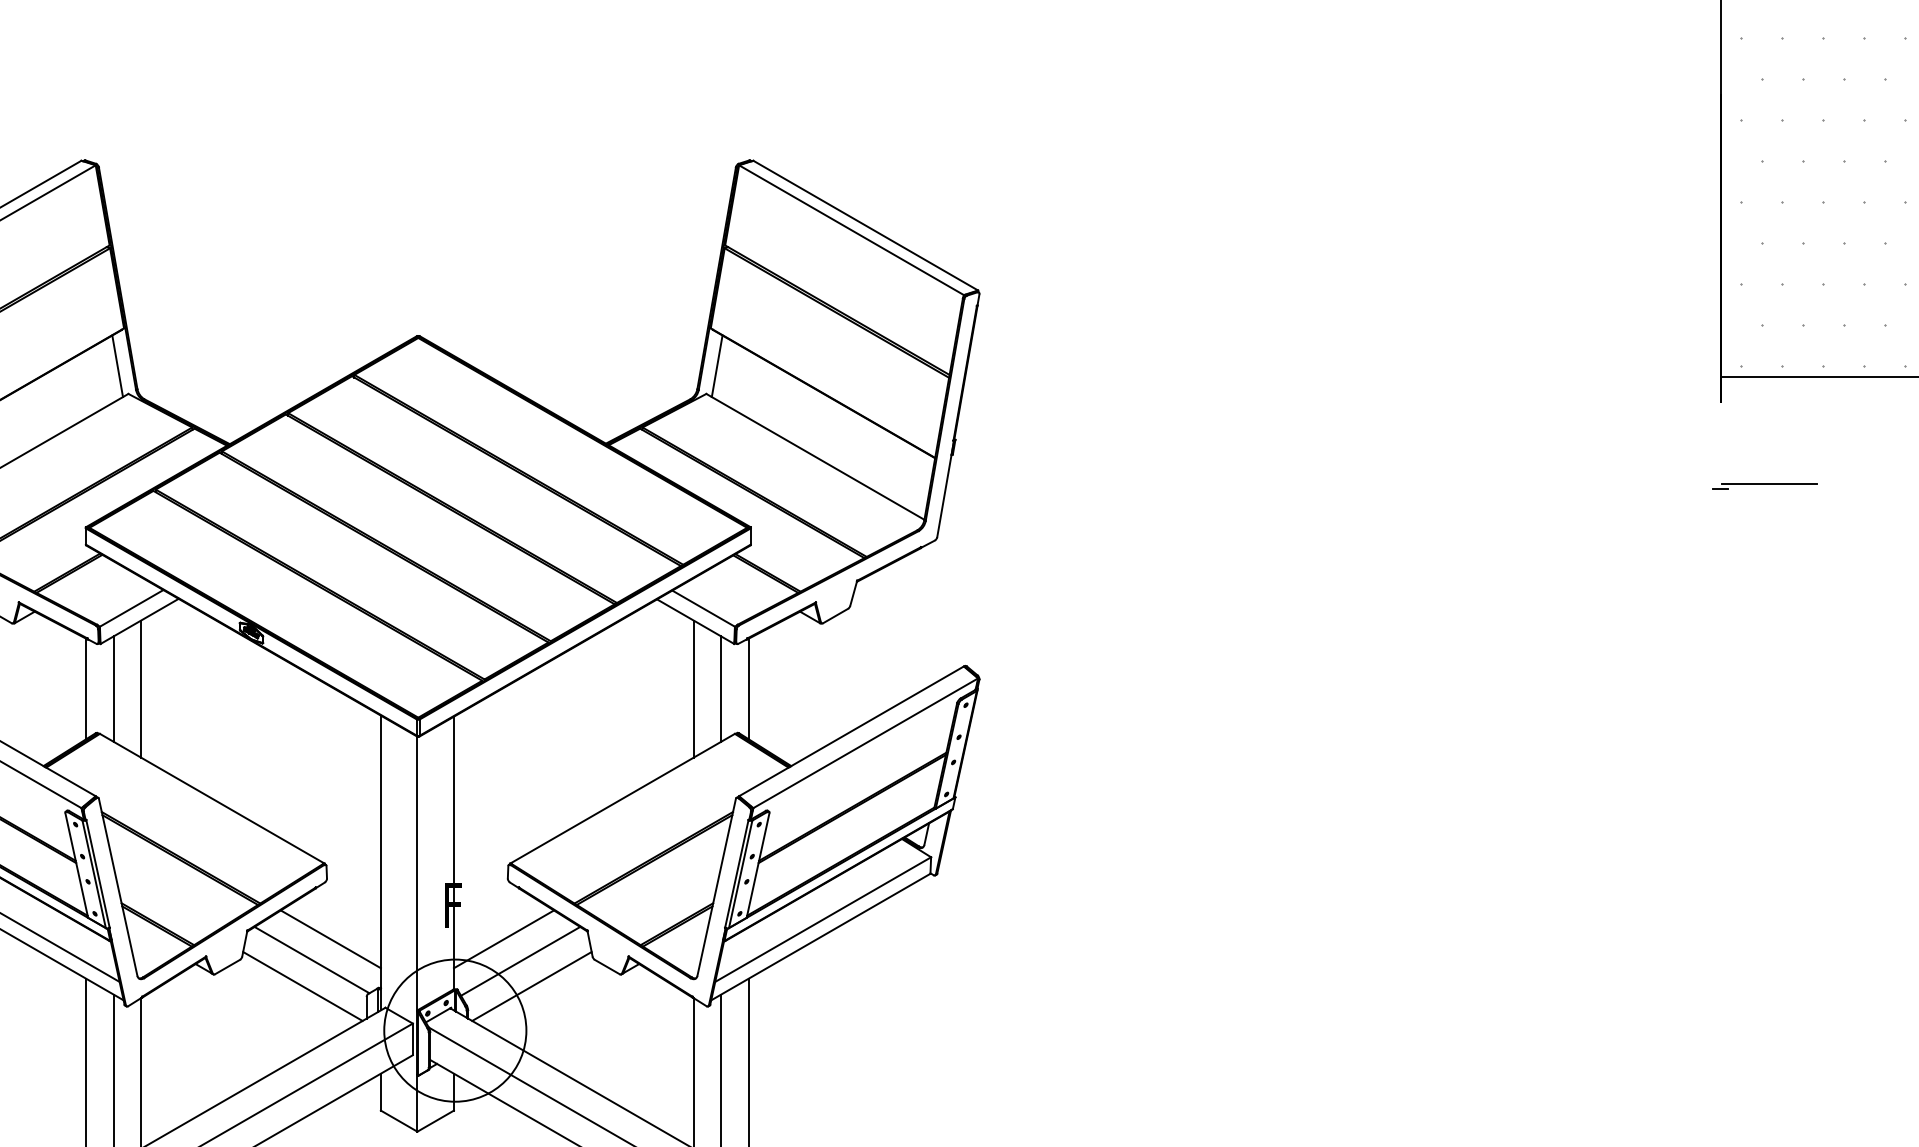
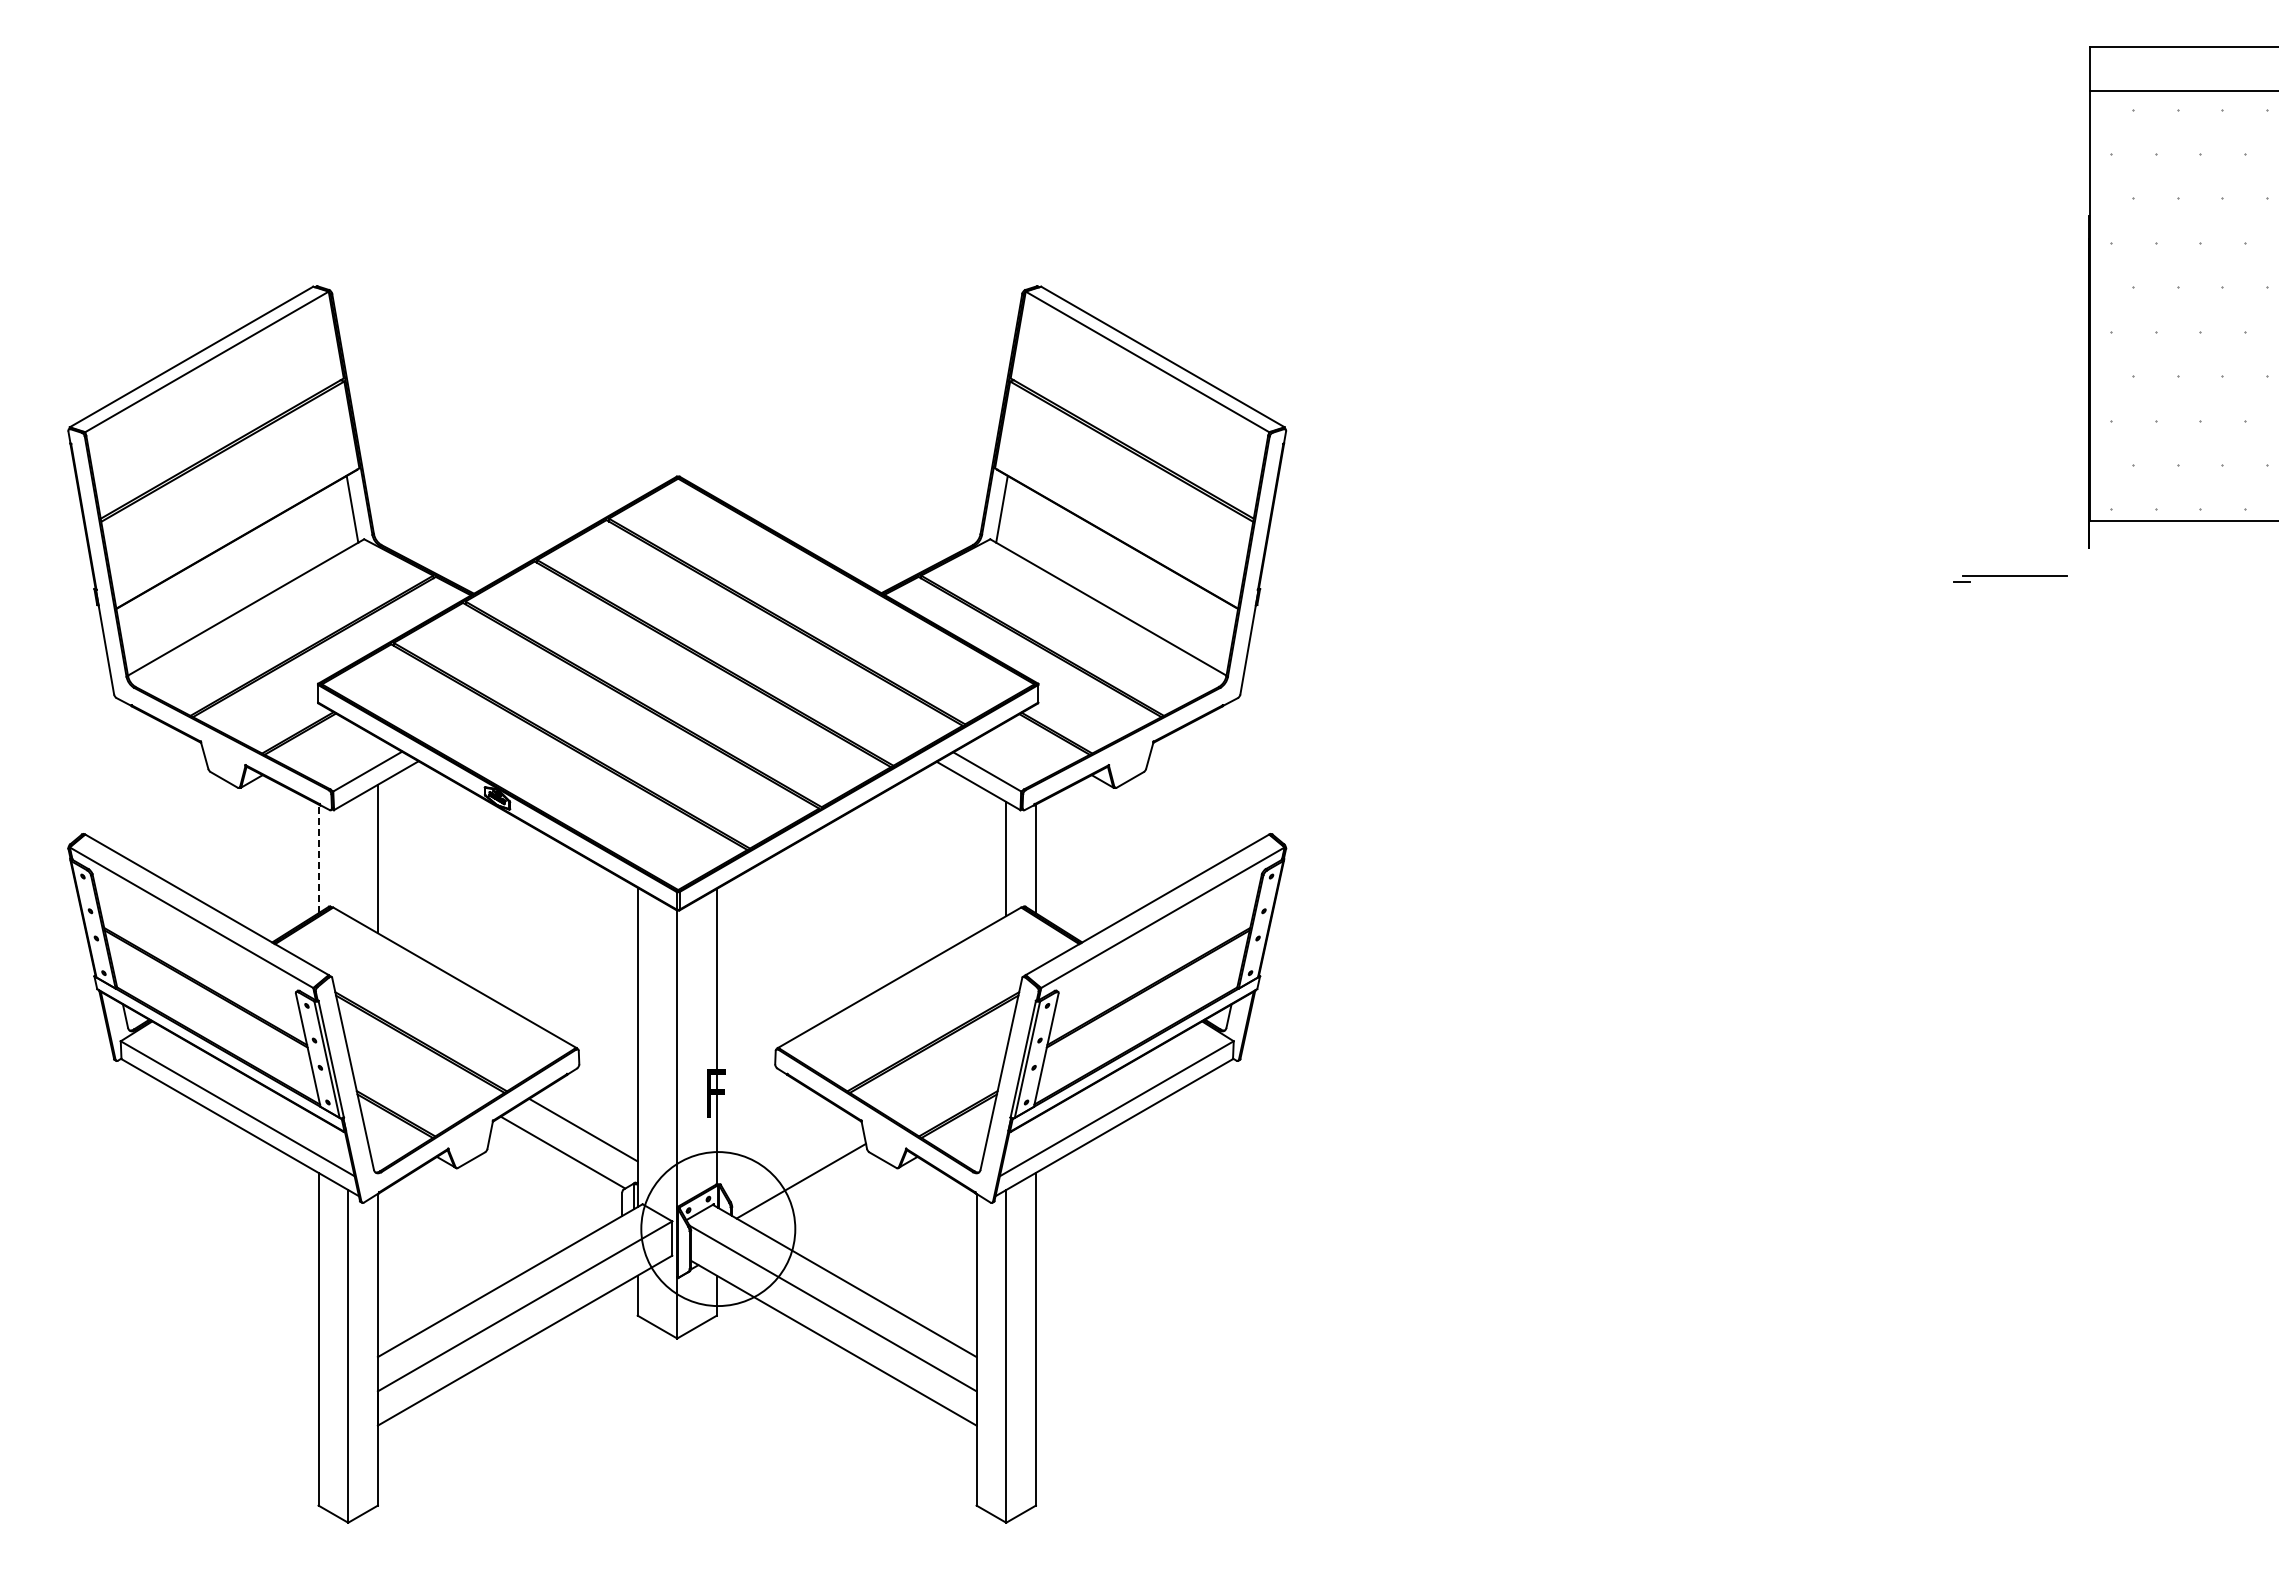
part: (1765, 486) -> (2010, 578), moved
line: (86, 688) -> (318, 858), solid -> dashed
line: (113, 688) -> (348, 858), removed
line: (693, 688) -> (976, 858), removed
line: (503, 938) -> (770, 1129), removed
line: (520, 960) -> (788, 1153), removed
line: (302, 985) -> (552, 1180), removed

